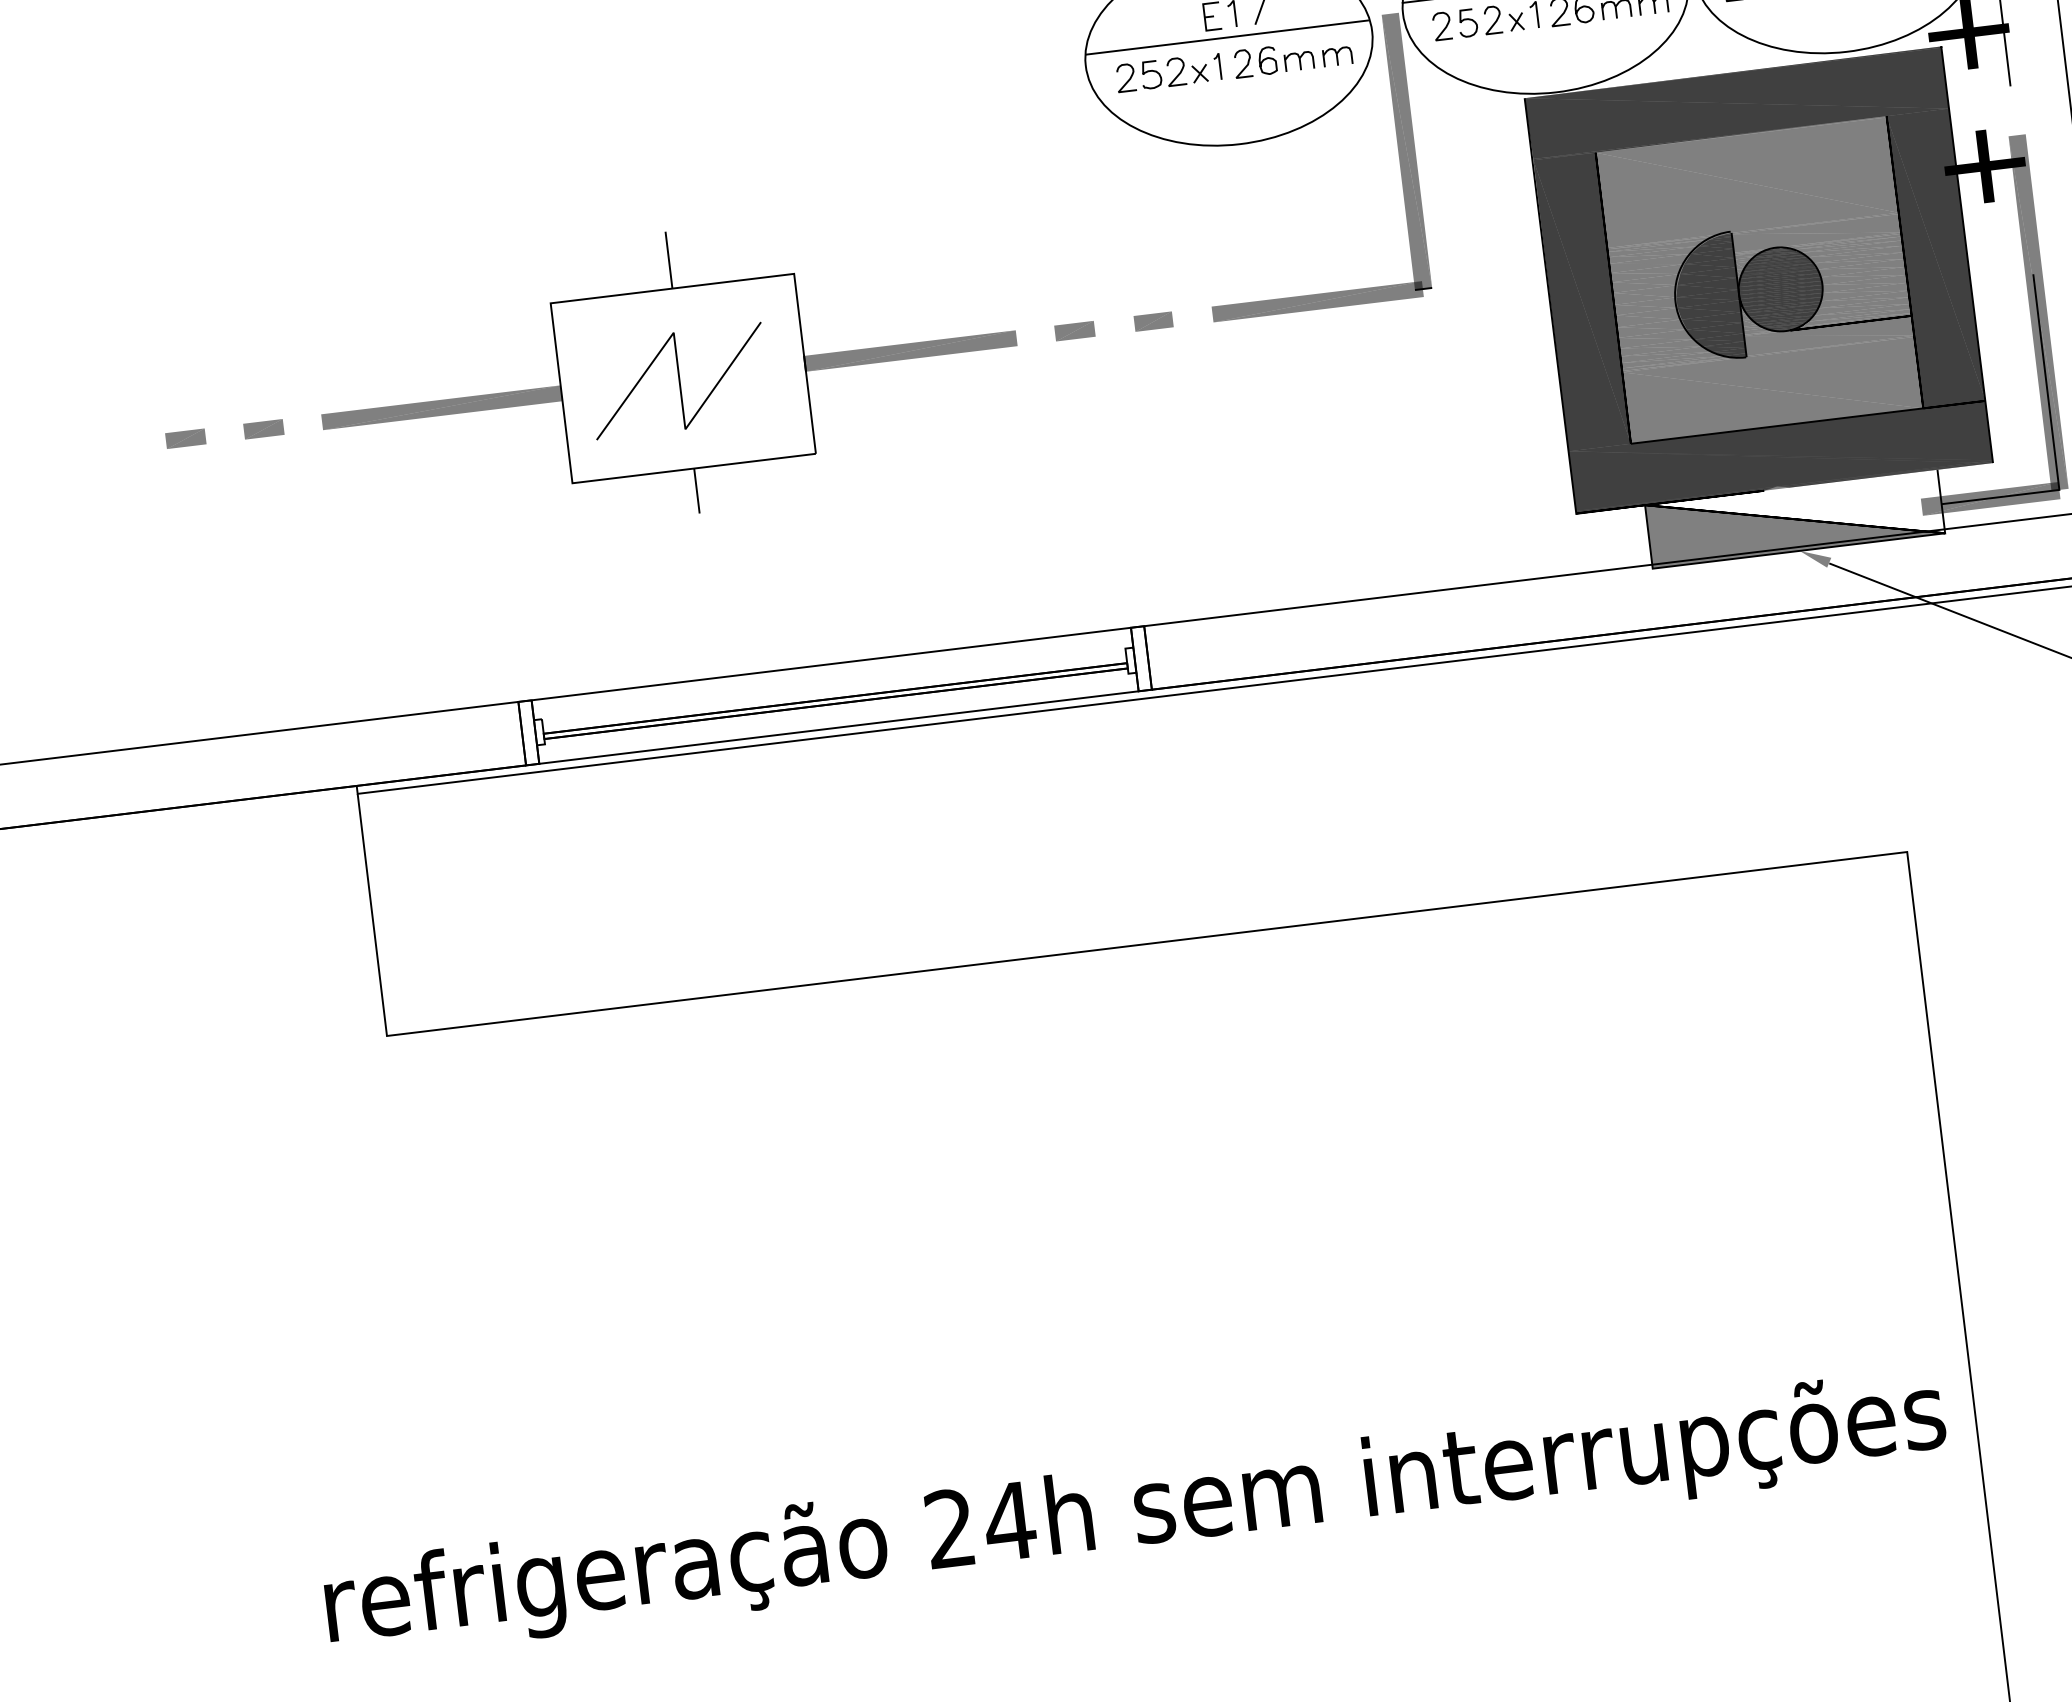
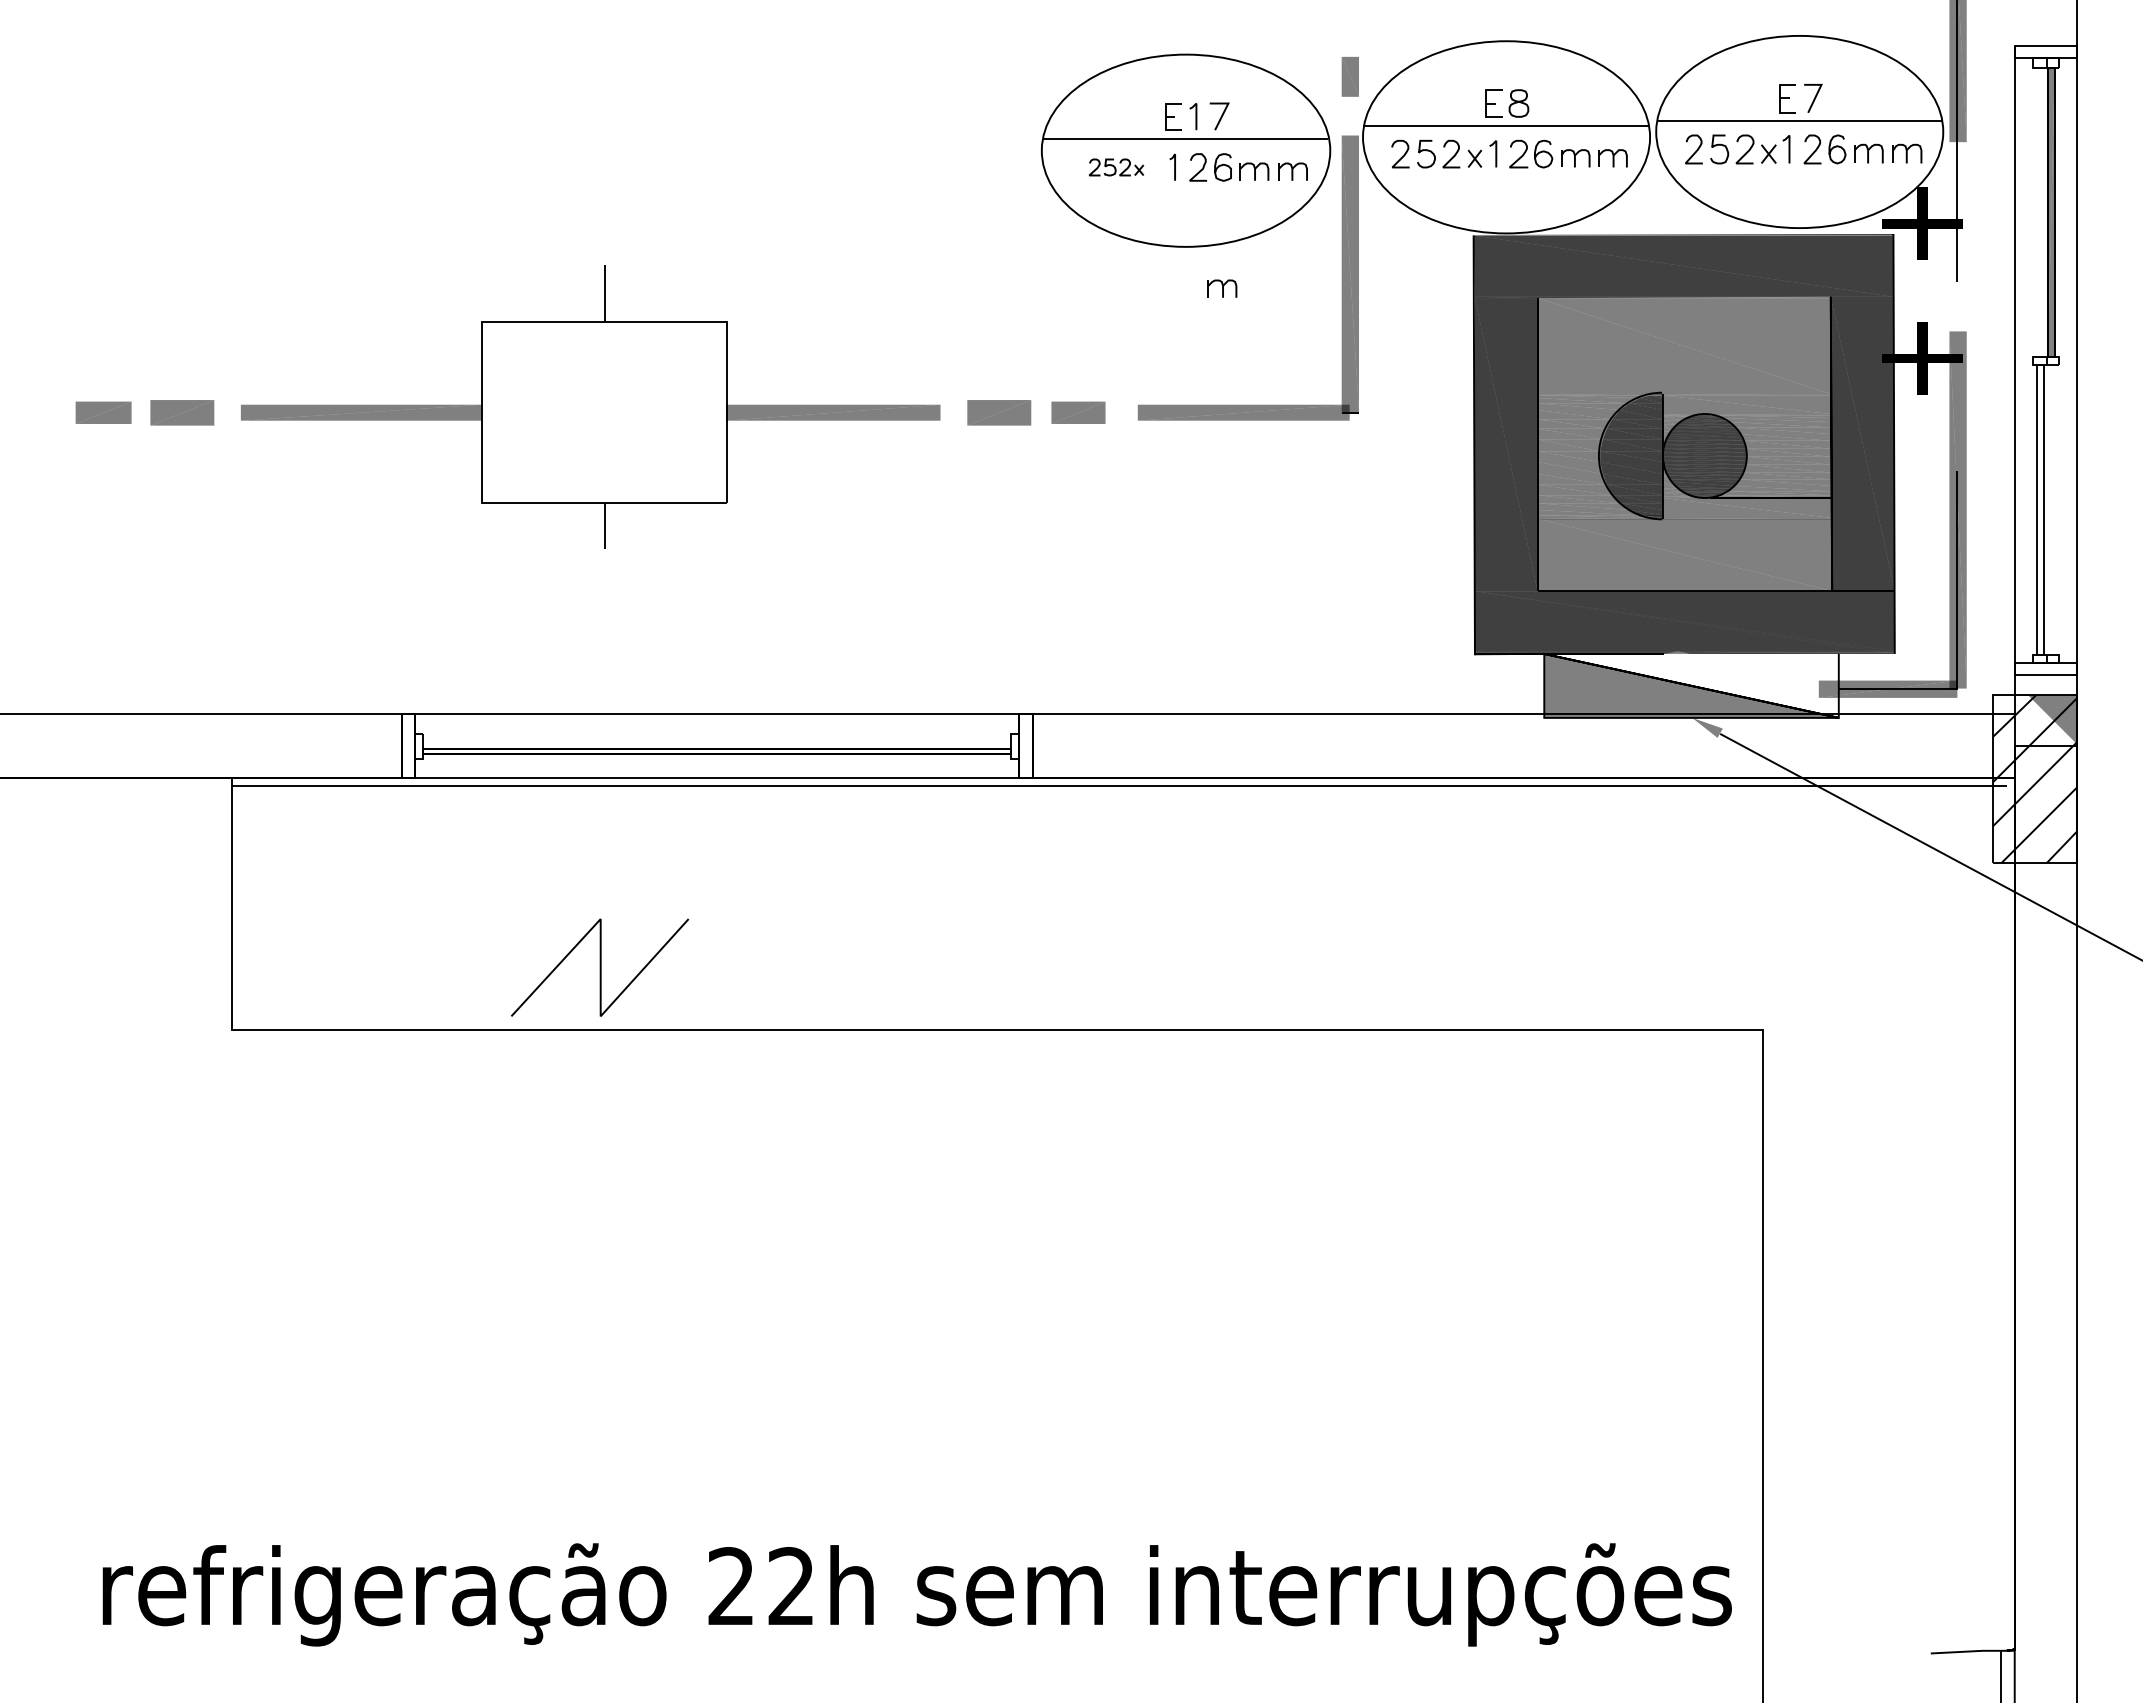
part: (1161, 73) -> (1116, 167), size x0.6
part: (1281, 181) -> (1222, 288), added
part: (1153, 321) -> (1078, 412), size x1.4
part: (1074, 331) -> (998, 412), size x1.6
line: (679, 380) -> (600, 967), moved
part: (263, 429) -> (181, 412), size x1.6
part: (185, 438) -> (103, 412), size x1.4
text: (1009, 1520) -> (791, 1585), 24h -> 22h

